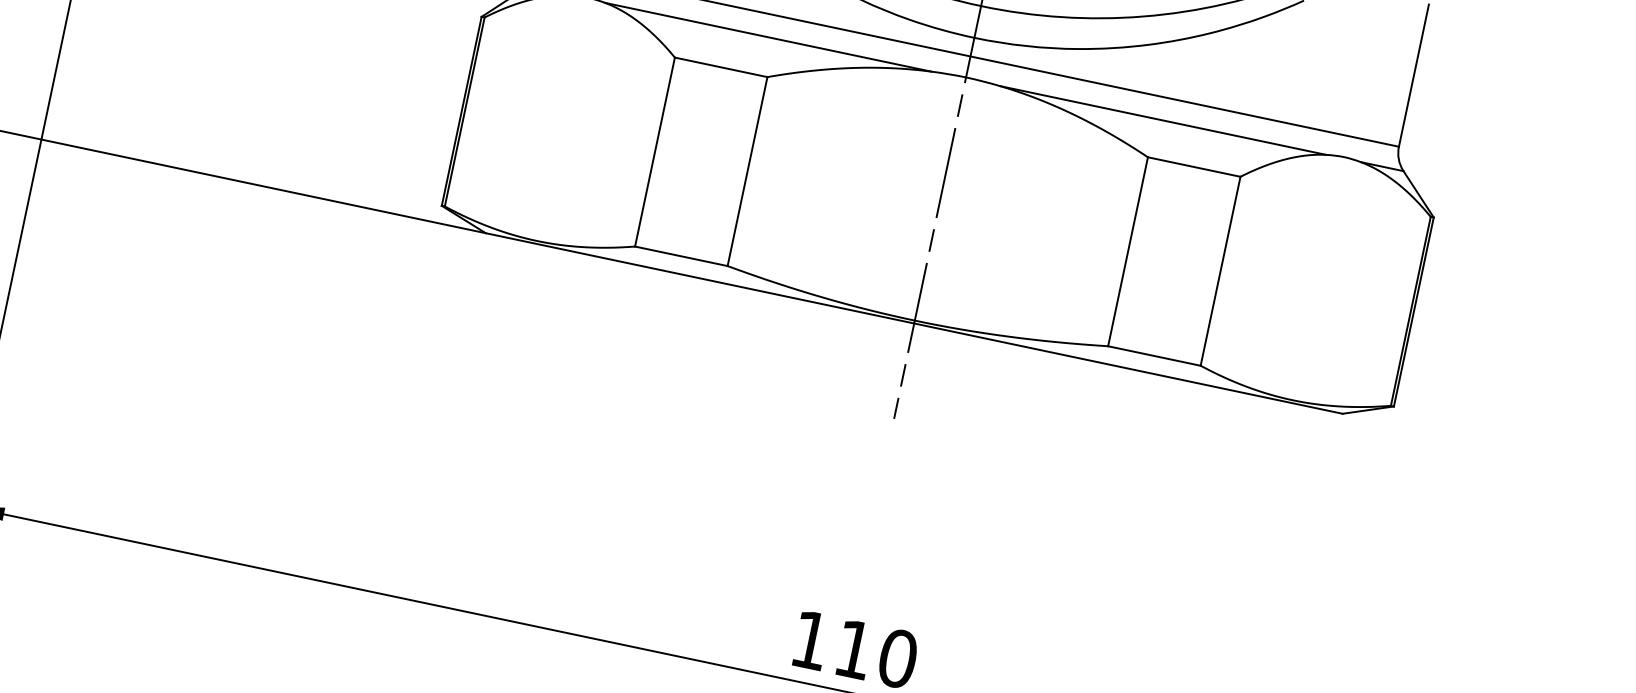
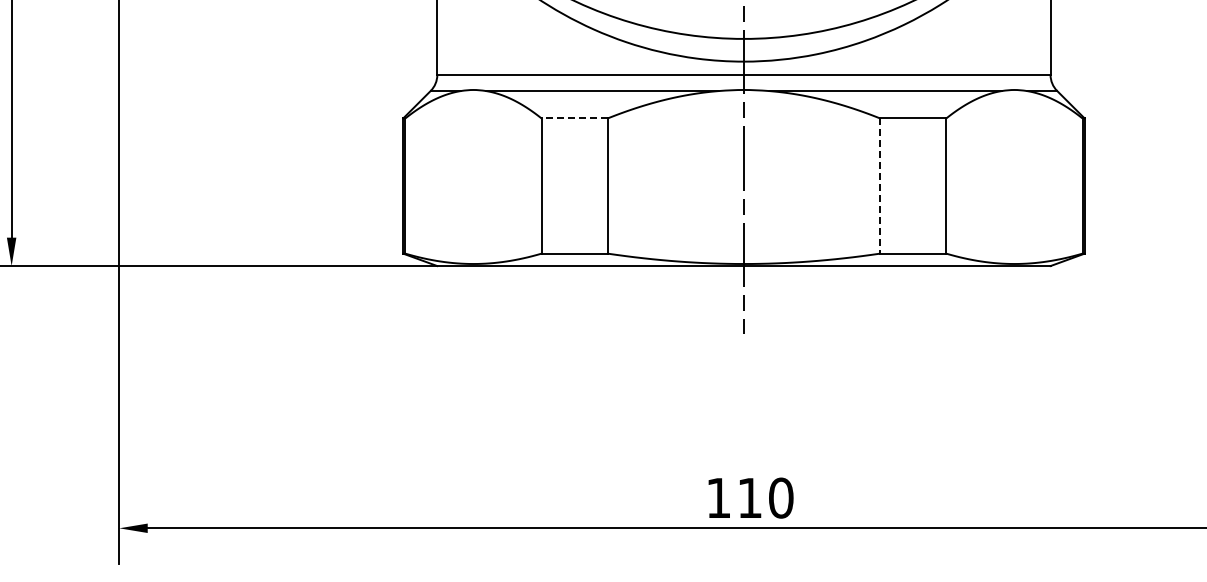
line: (720, 67) -> (574, 118), solid -> dashed
line: (1128, 252) -> (880, 186), solid -> dashed

